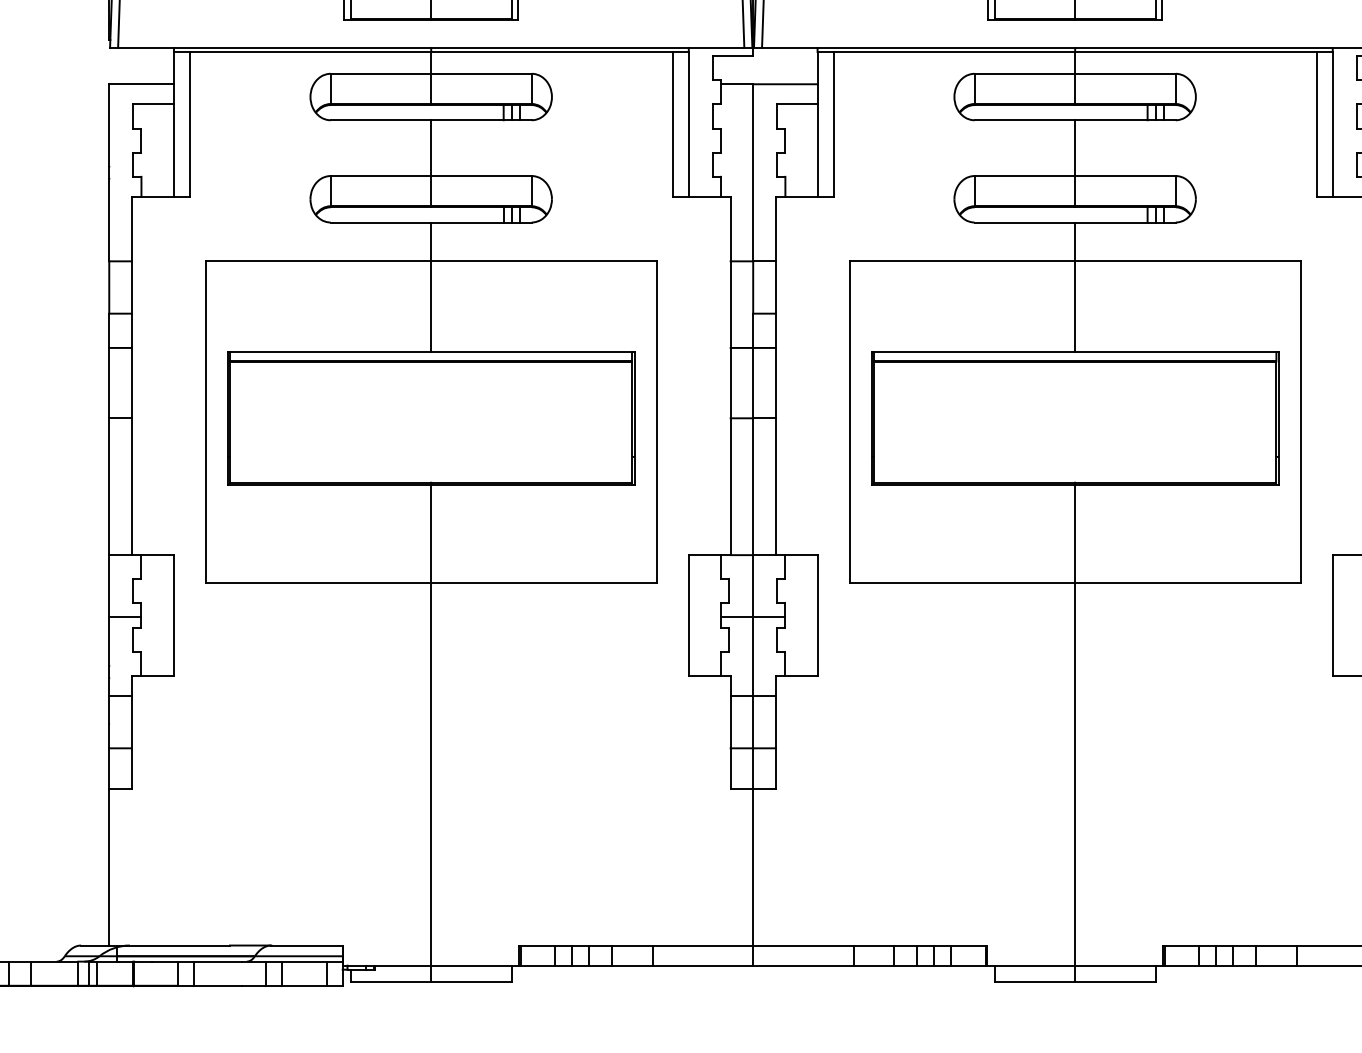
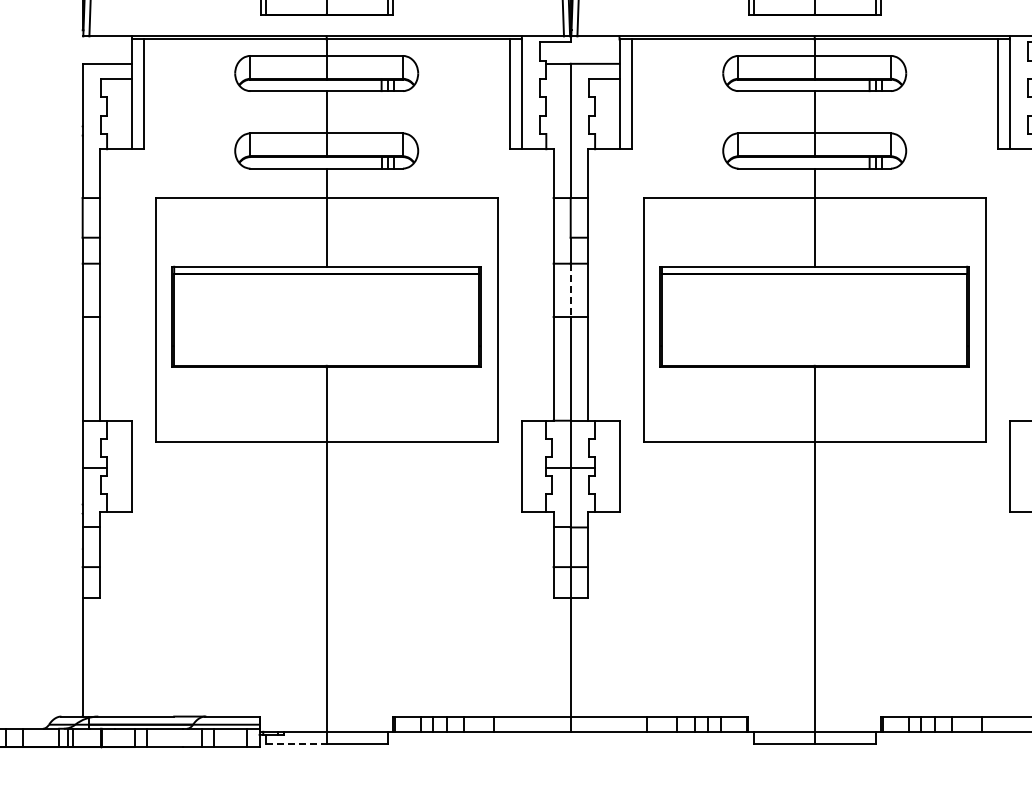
line: (752, 383) -> (570, 290), solid -> dashed
line: (391, 982) -> (296, 744), solid -> dashed

